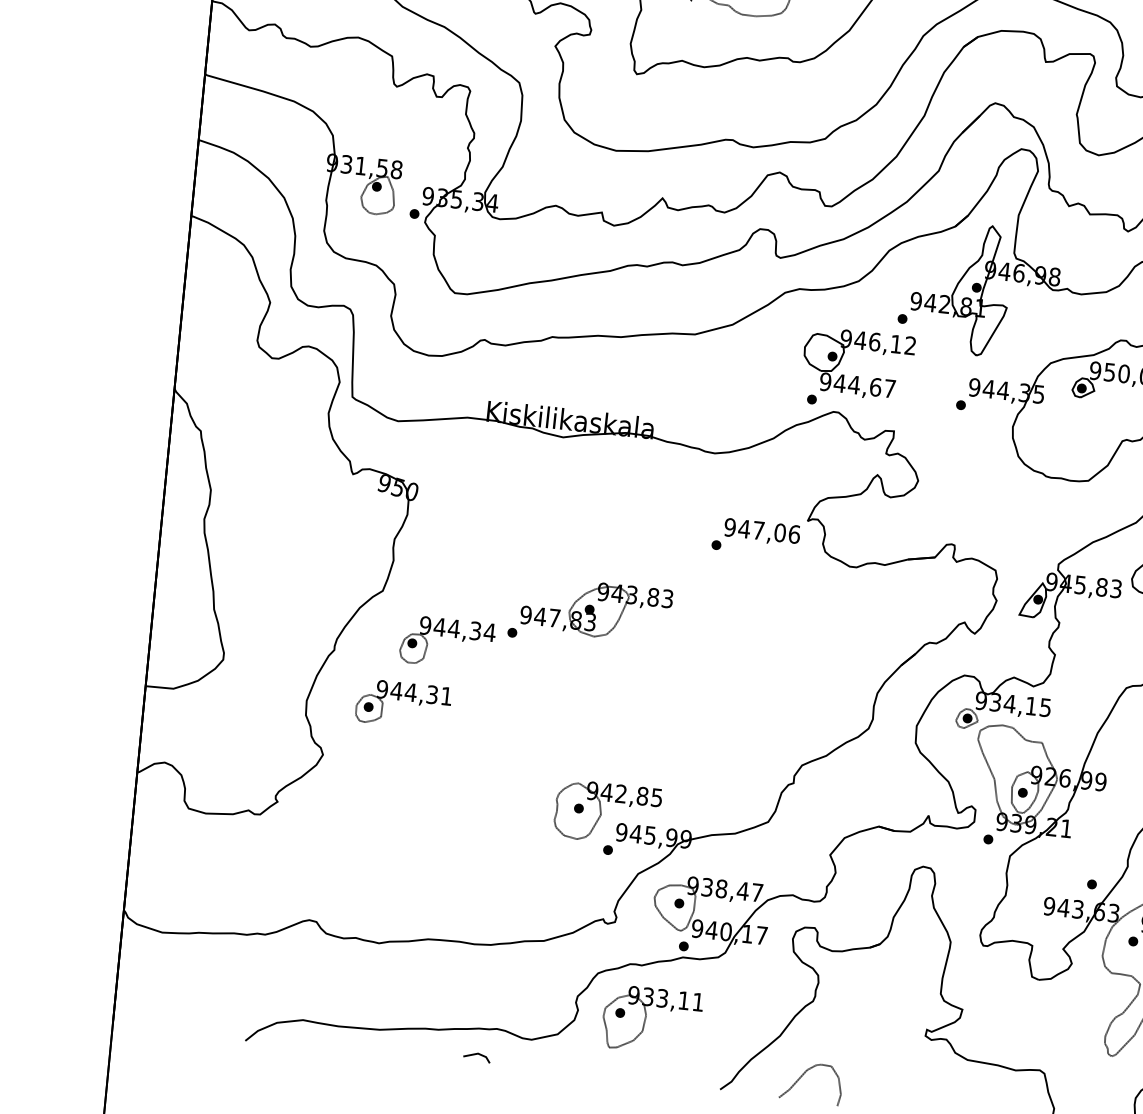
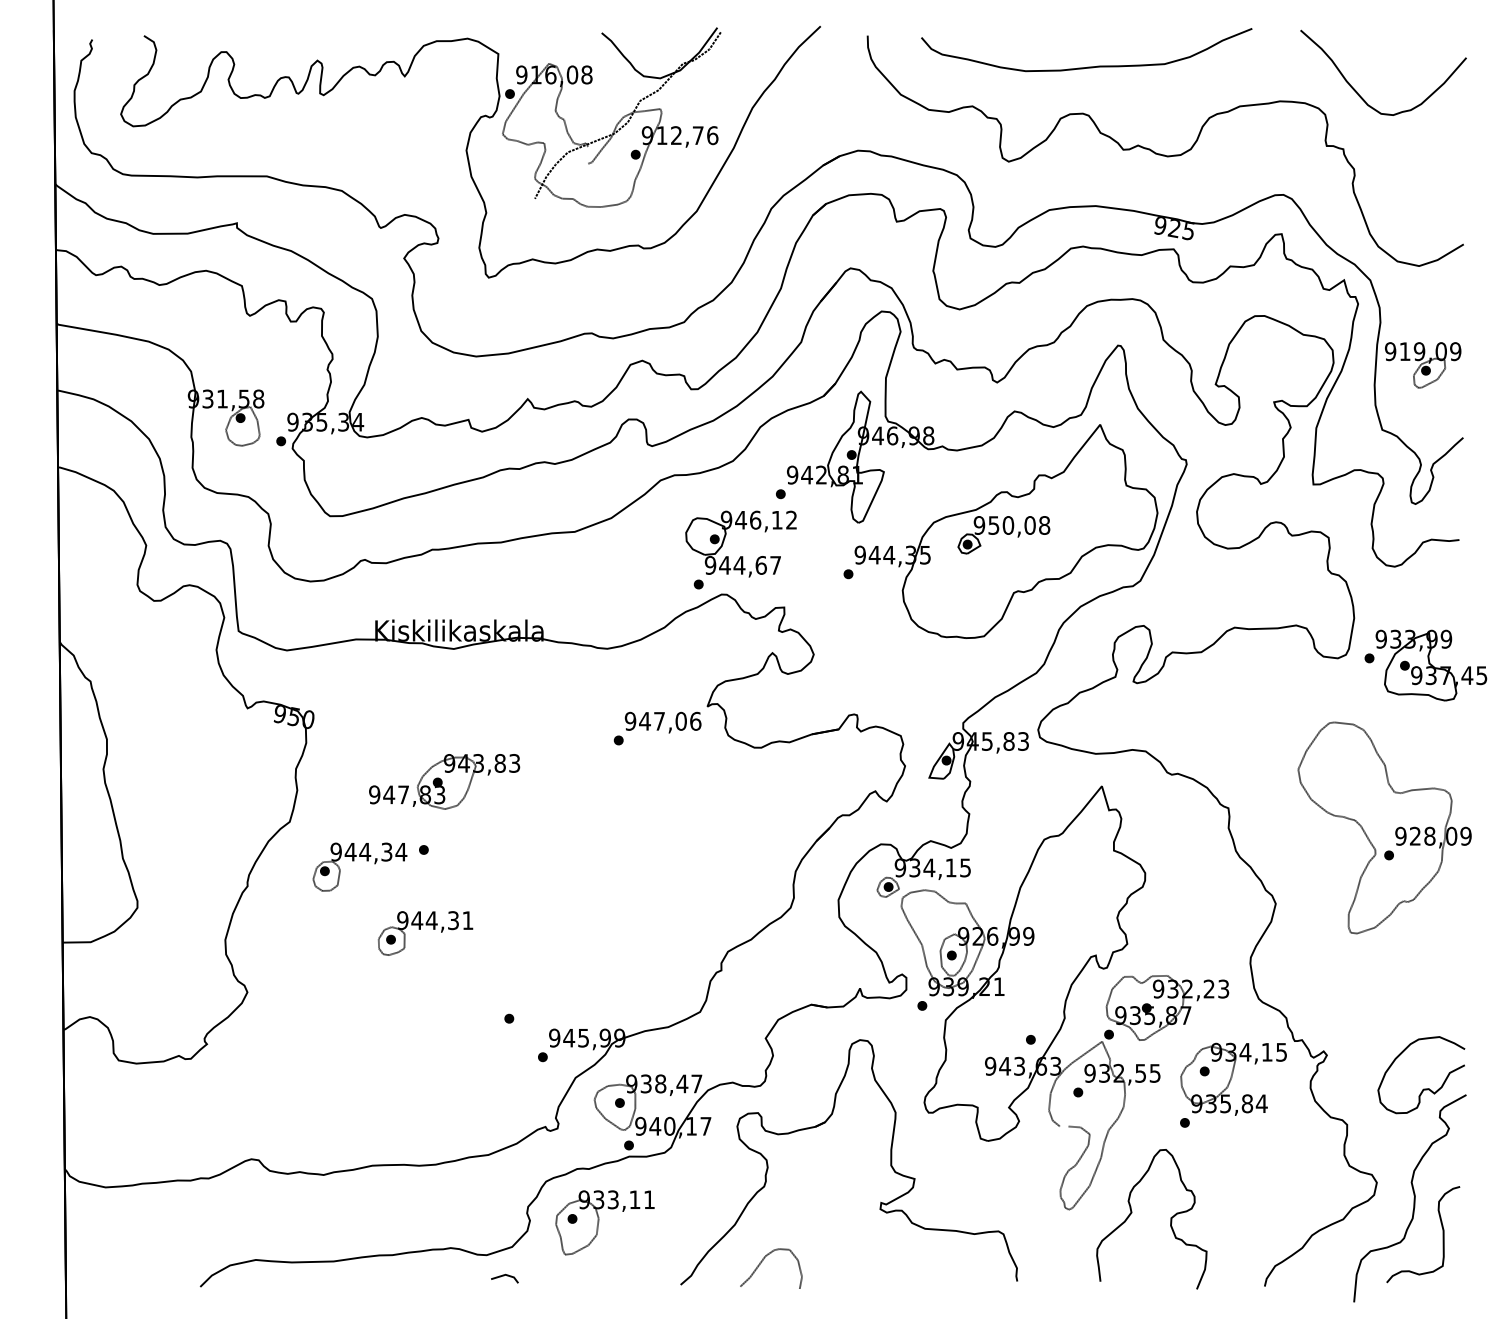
part: (596, 609) -> (444, 781), moved
part: (398, 700) -> (420, 929), moved
part: (607, 813) -> (538, 1020), removed
line: (476, 1055) -> (504, 1276), moved

